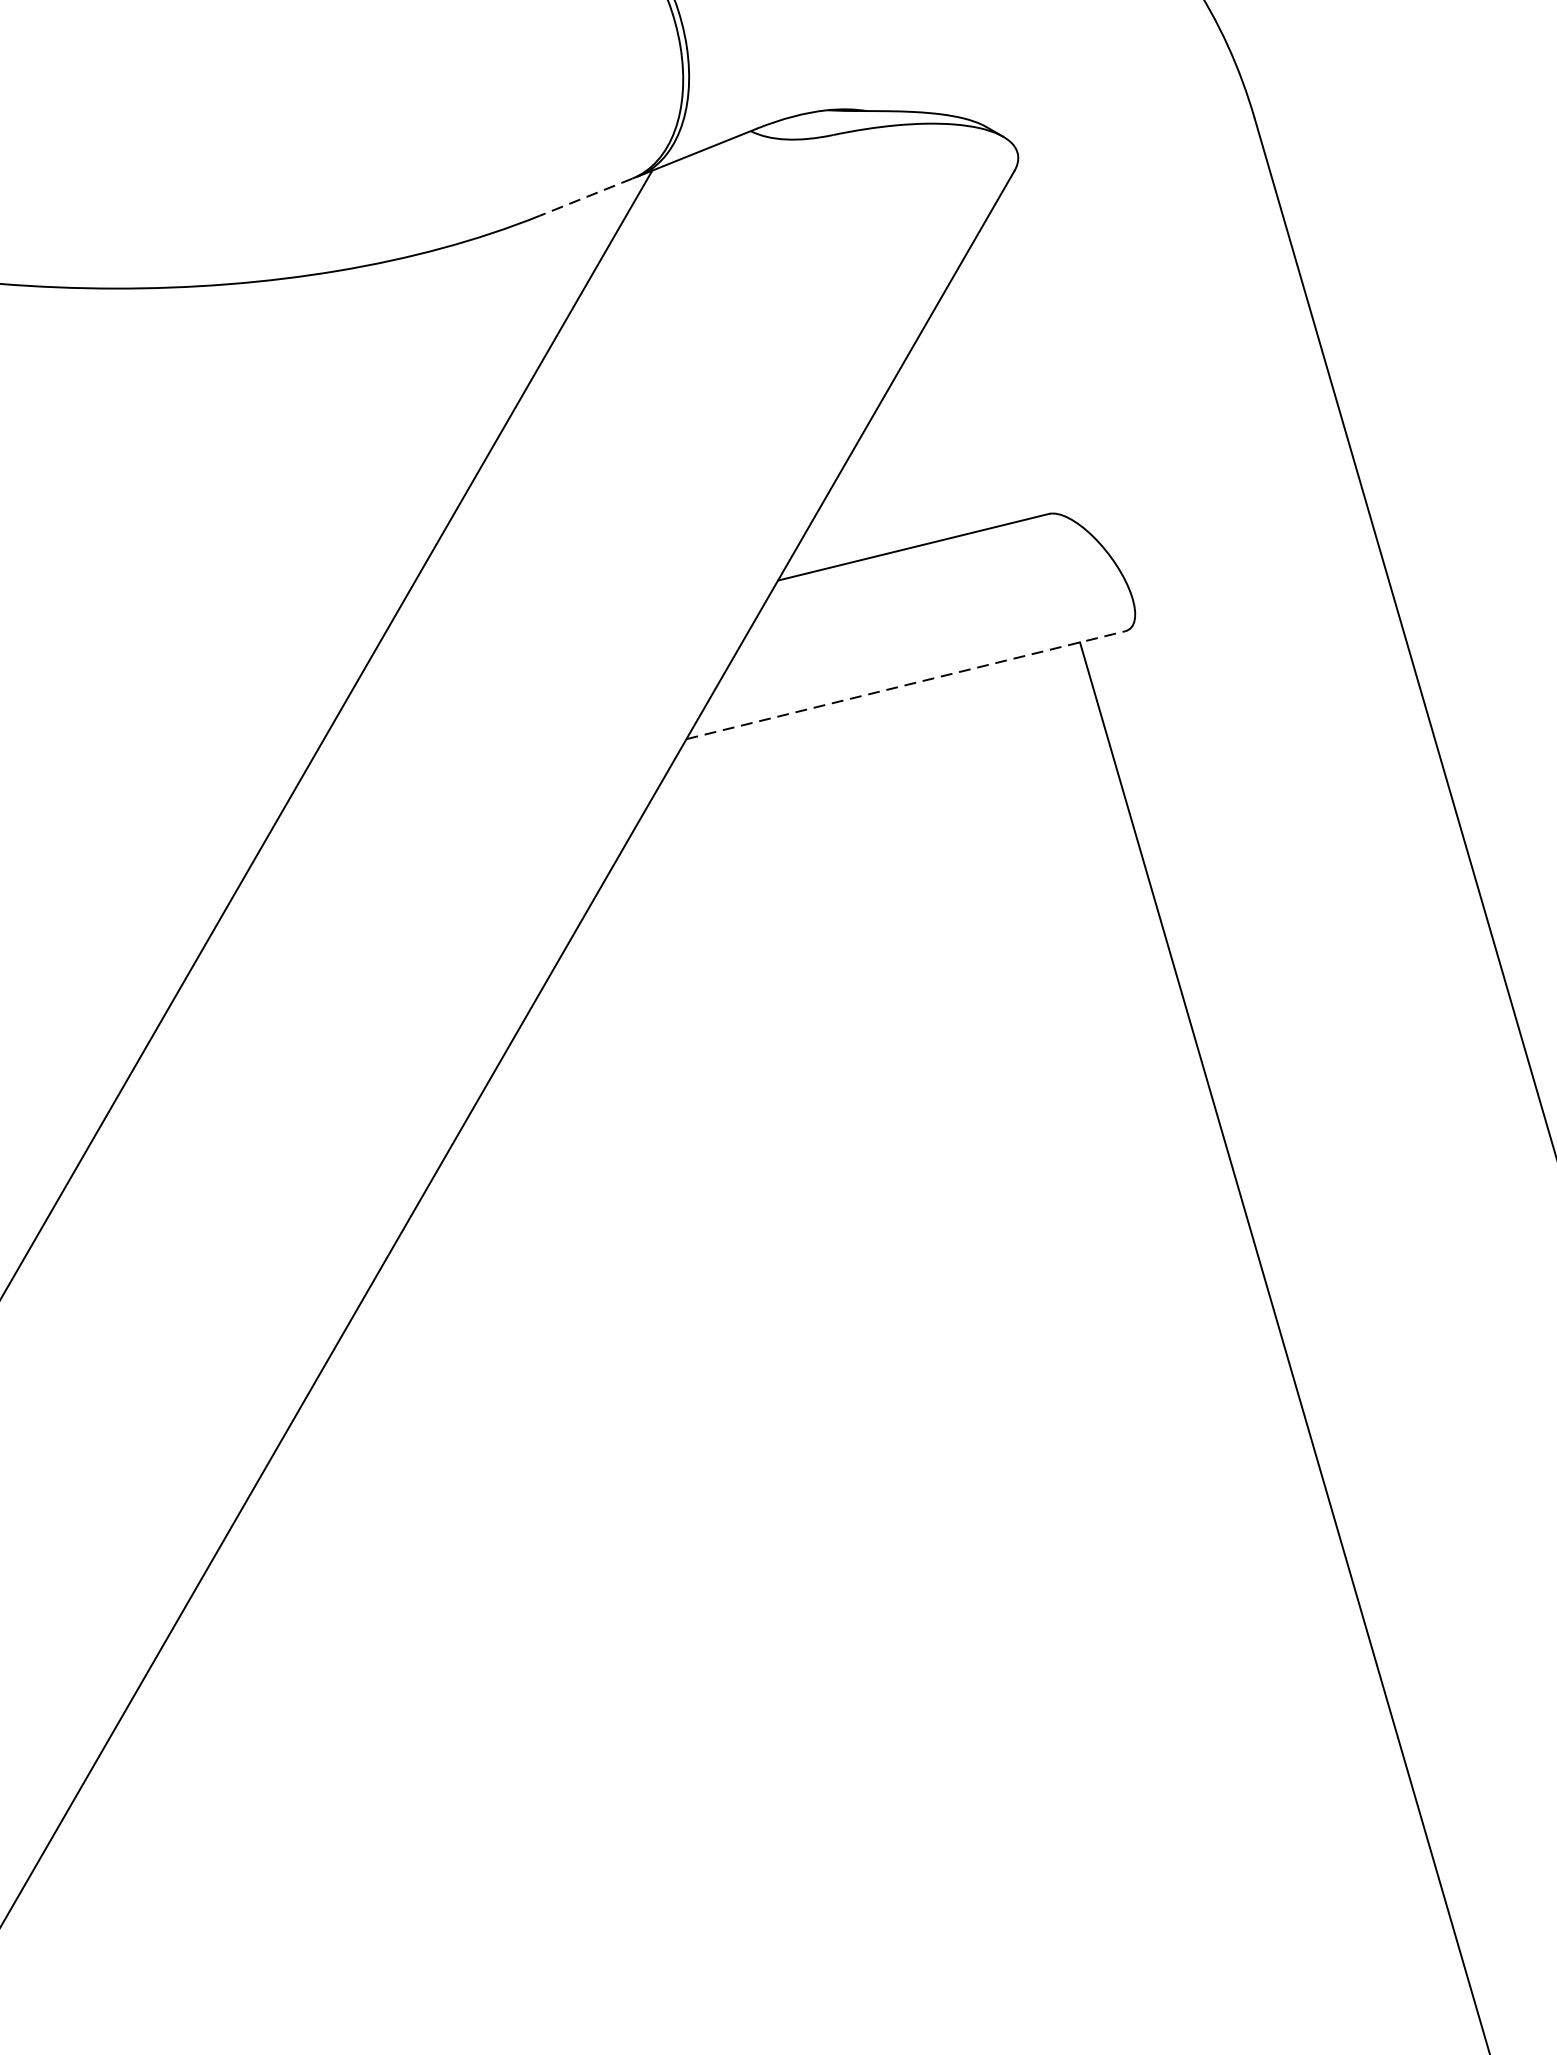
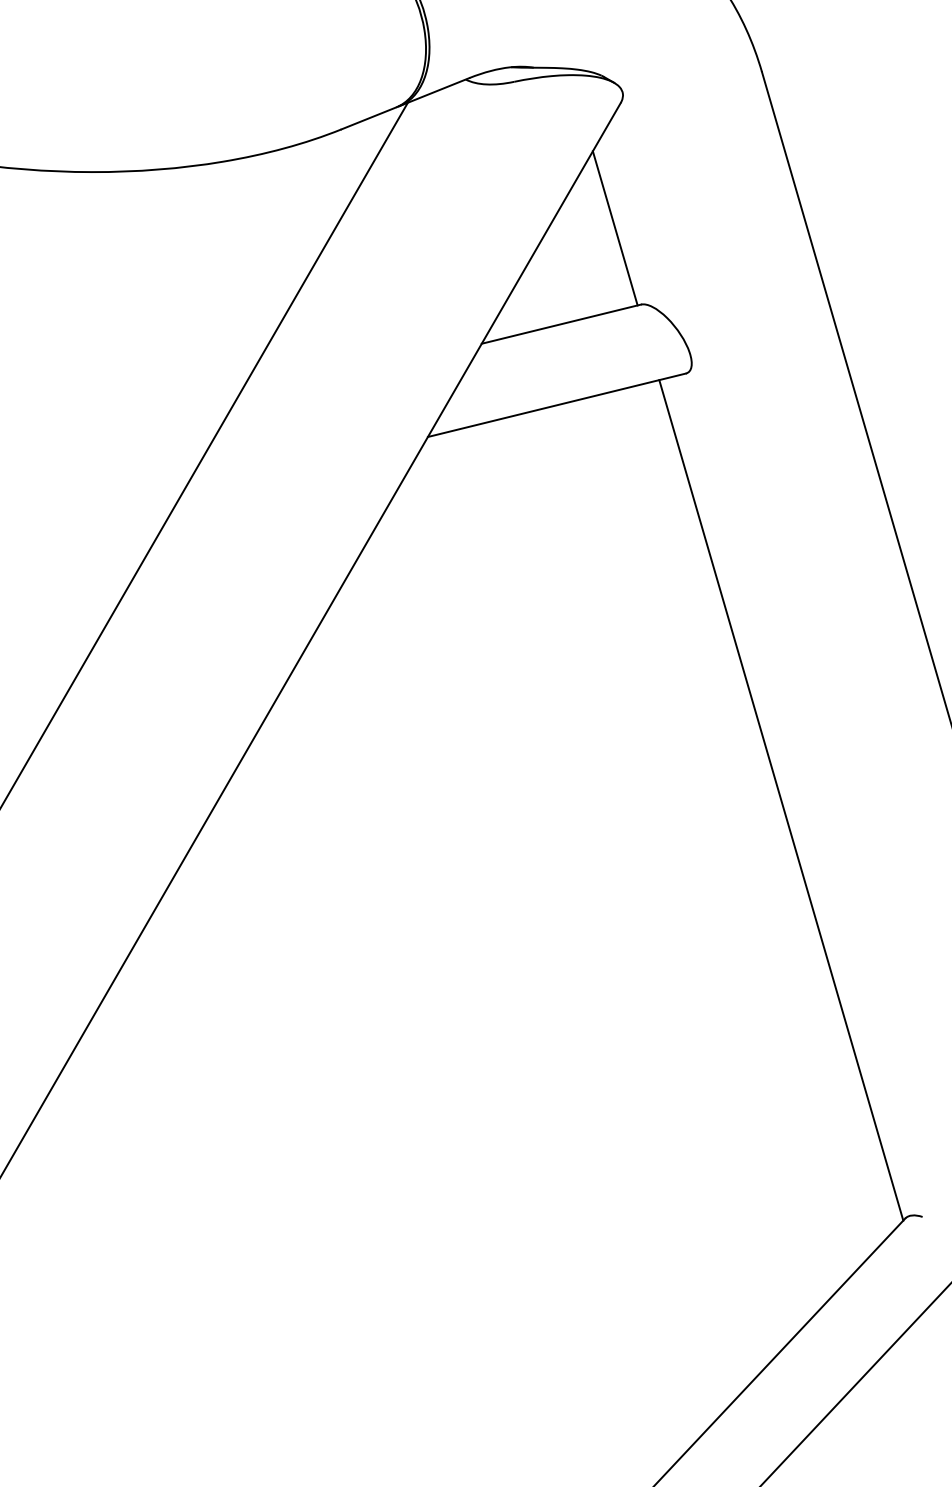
line: (585, 197) -> (368, 118), dashed -> solid
line: (1003, 384) -> (614, 228), added
line: (905, 685) -> (556, 405), dashed -> solid

